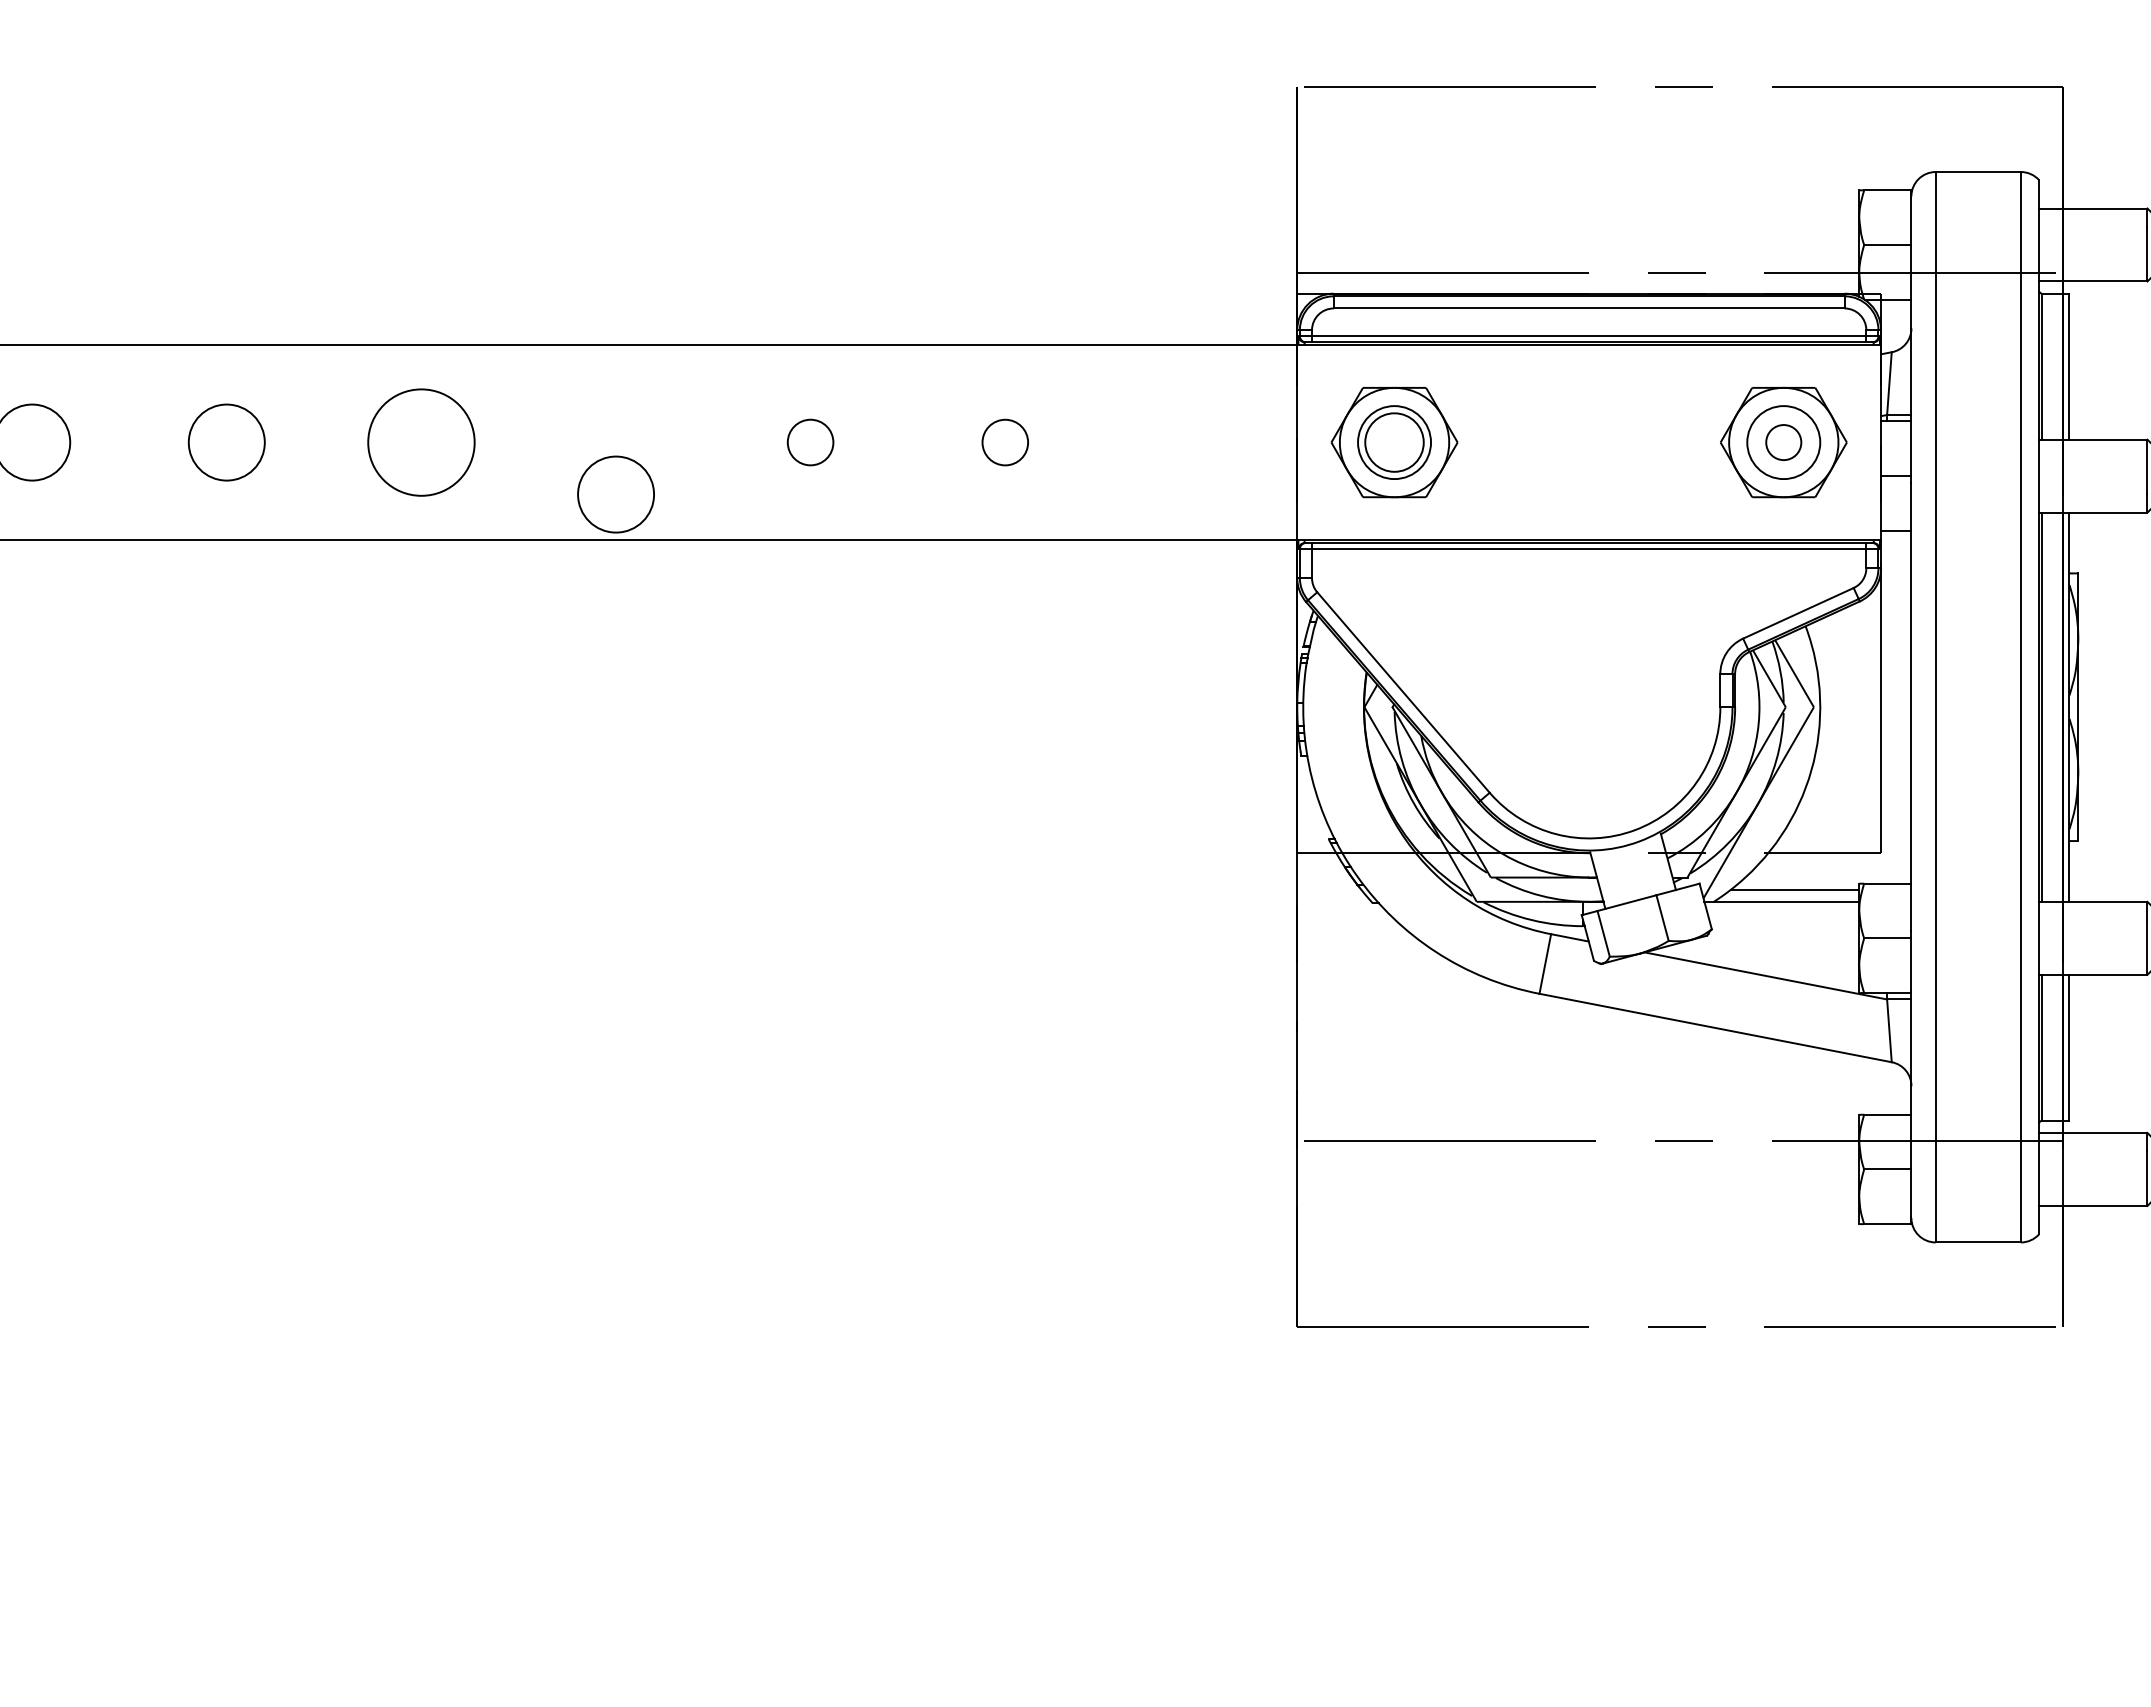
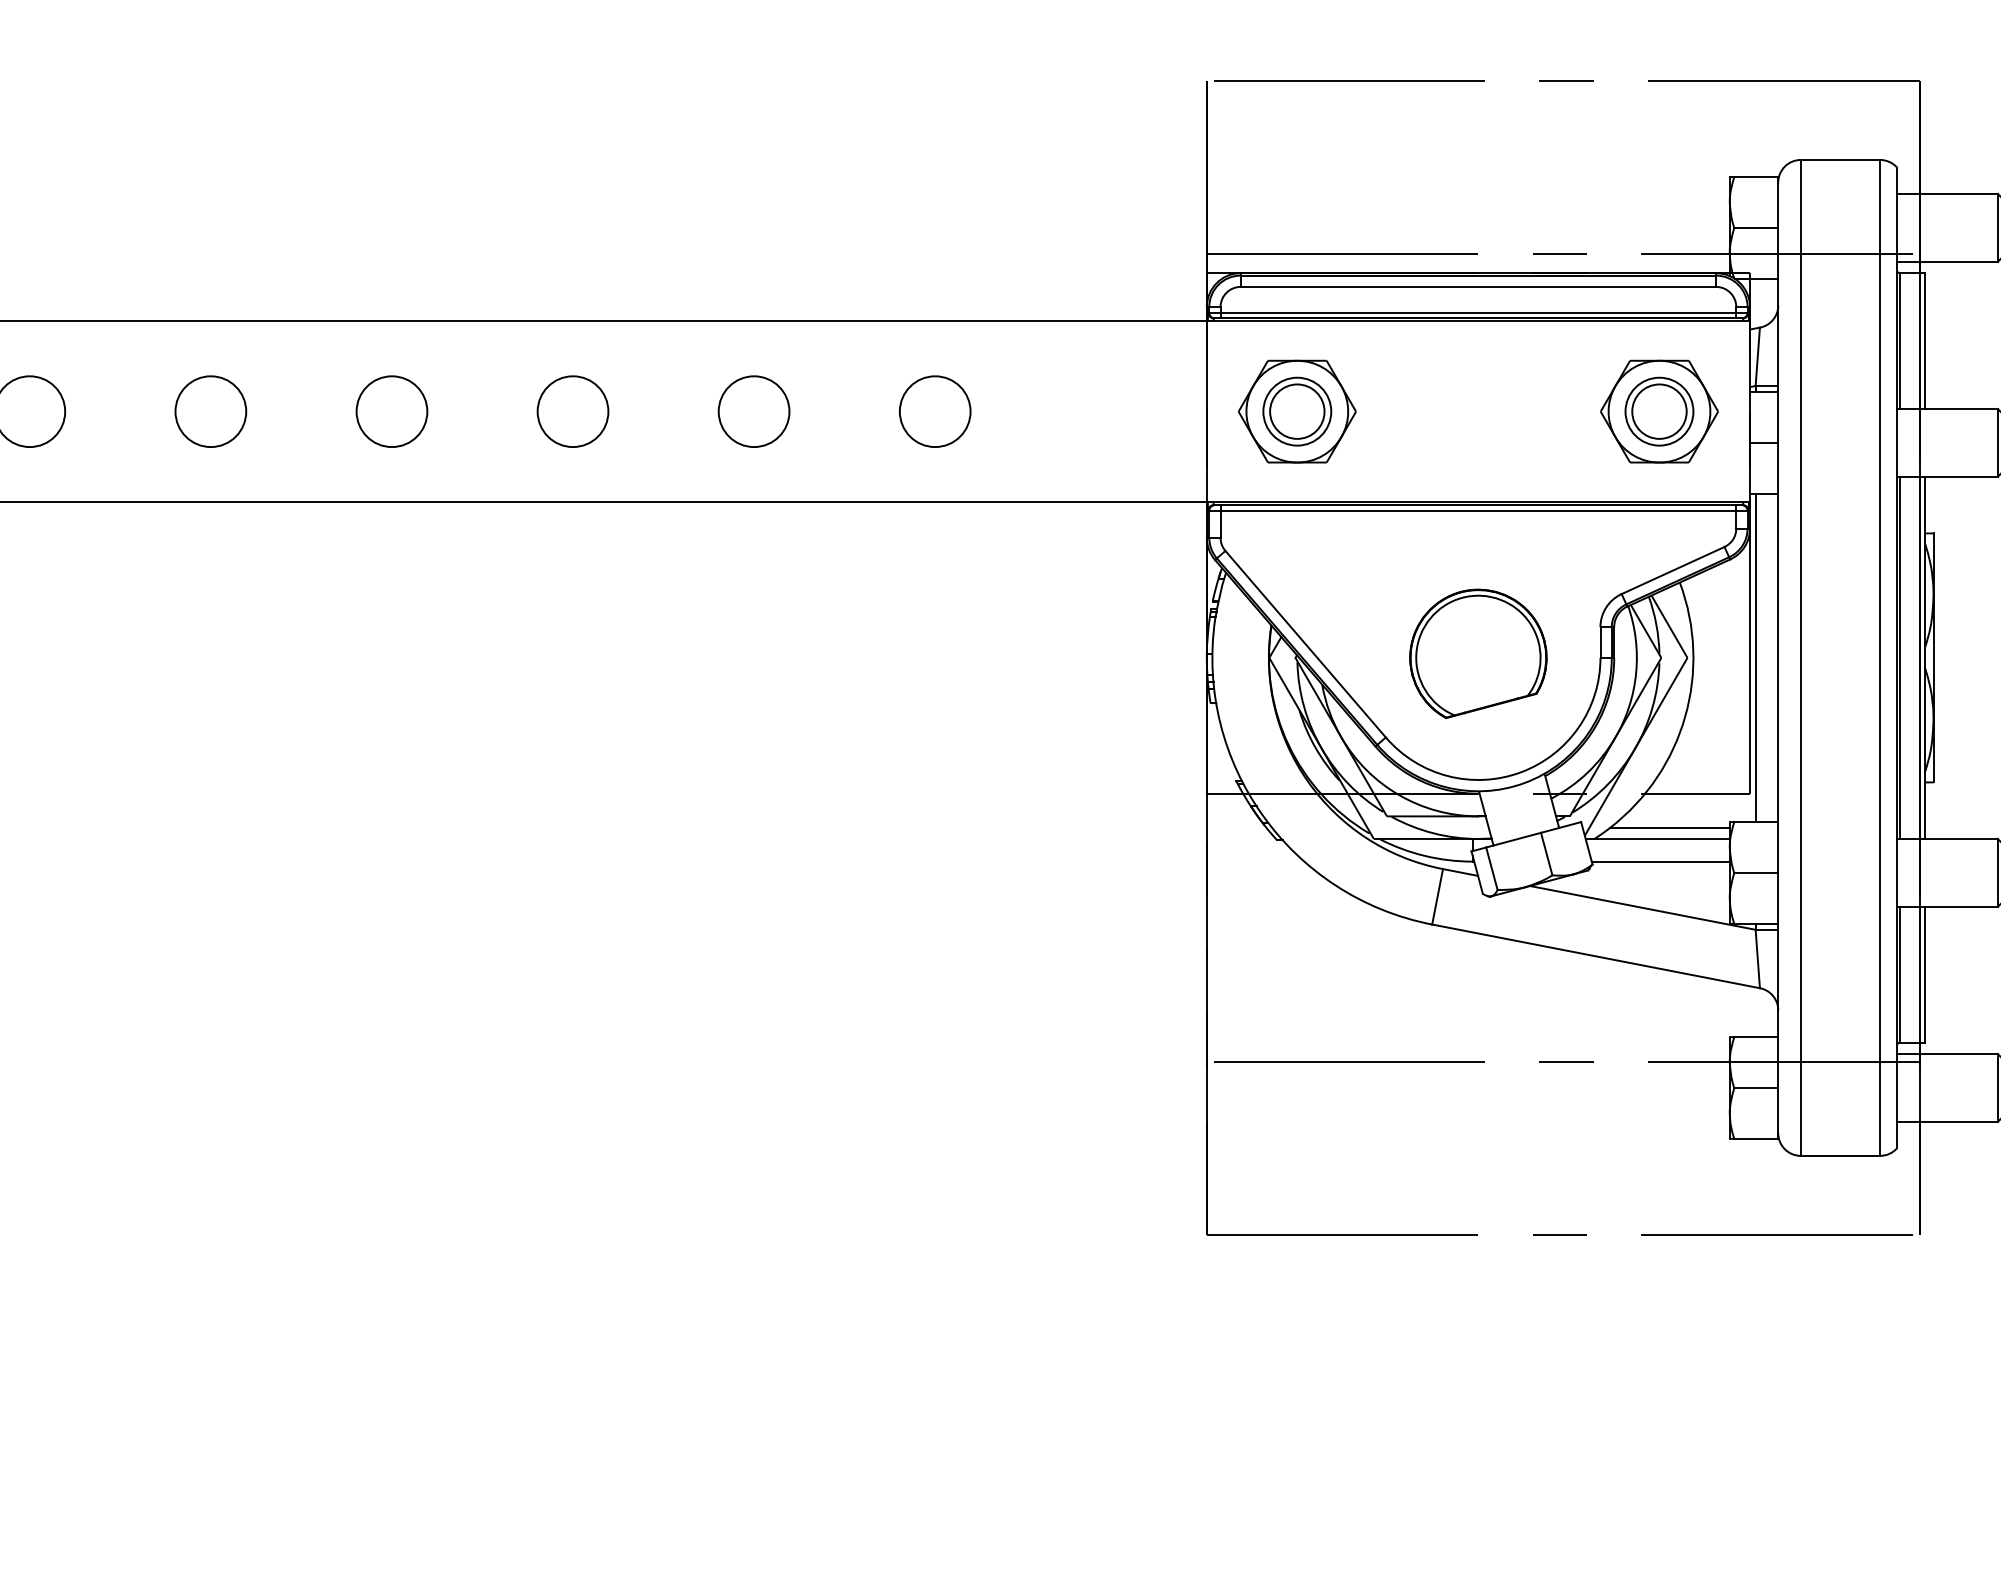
circle: (421, 442) -> (392, 411), size x0.71
circle: (810, 442) -> (753, 411), size x1.67
circle: (1005, 442) -> (935, 411), size x1.67
circle: (1783, 442) -> (1659, 411), size x1.67
circle: (615, 494) -> (572, 411), moved
part: (1589, 702) -> (1478, 653), added
line: (1887, 706) -> (1755, 657), added
line: (1784, 926) -> (1660, 861), added

